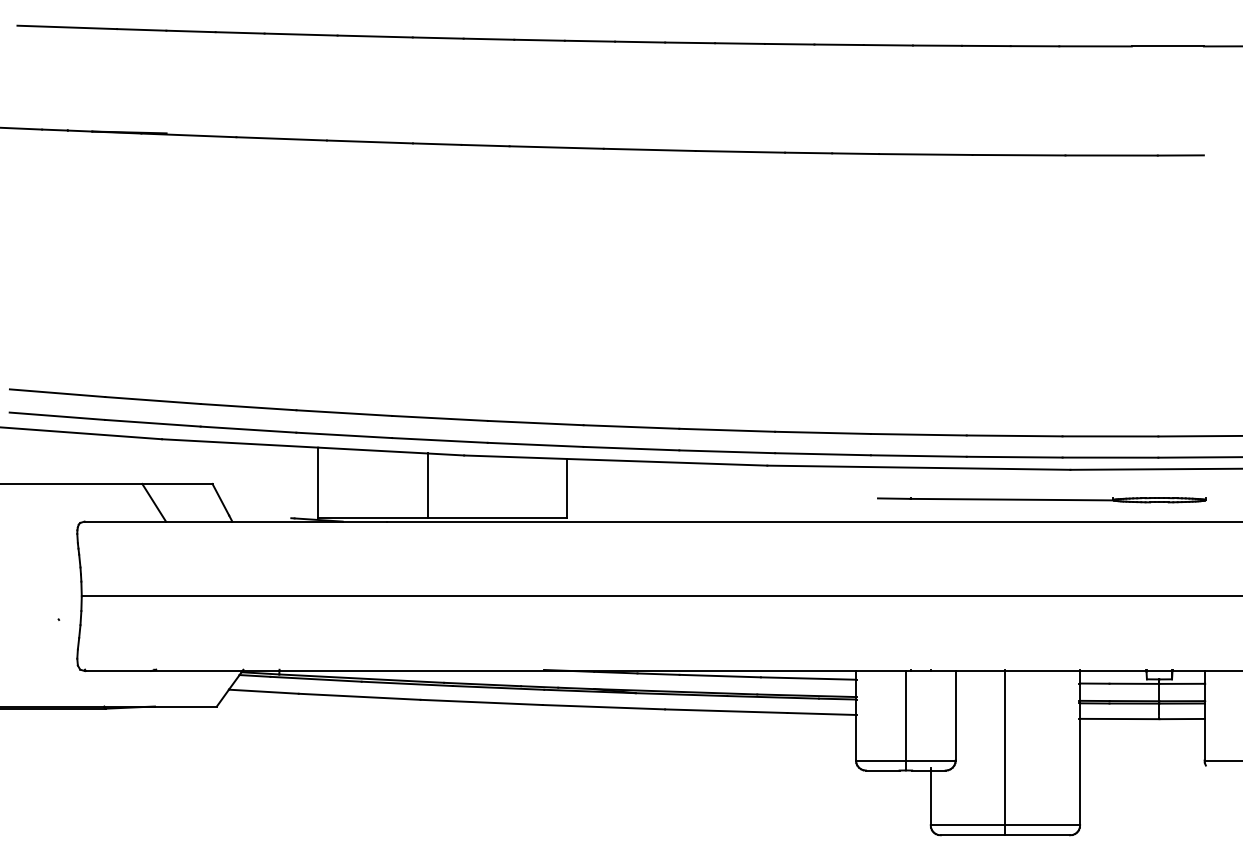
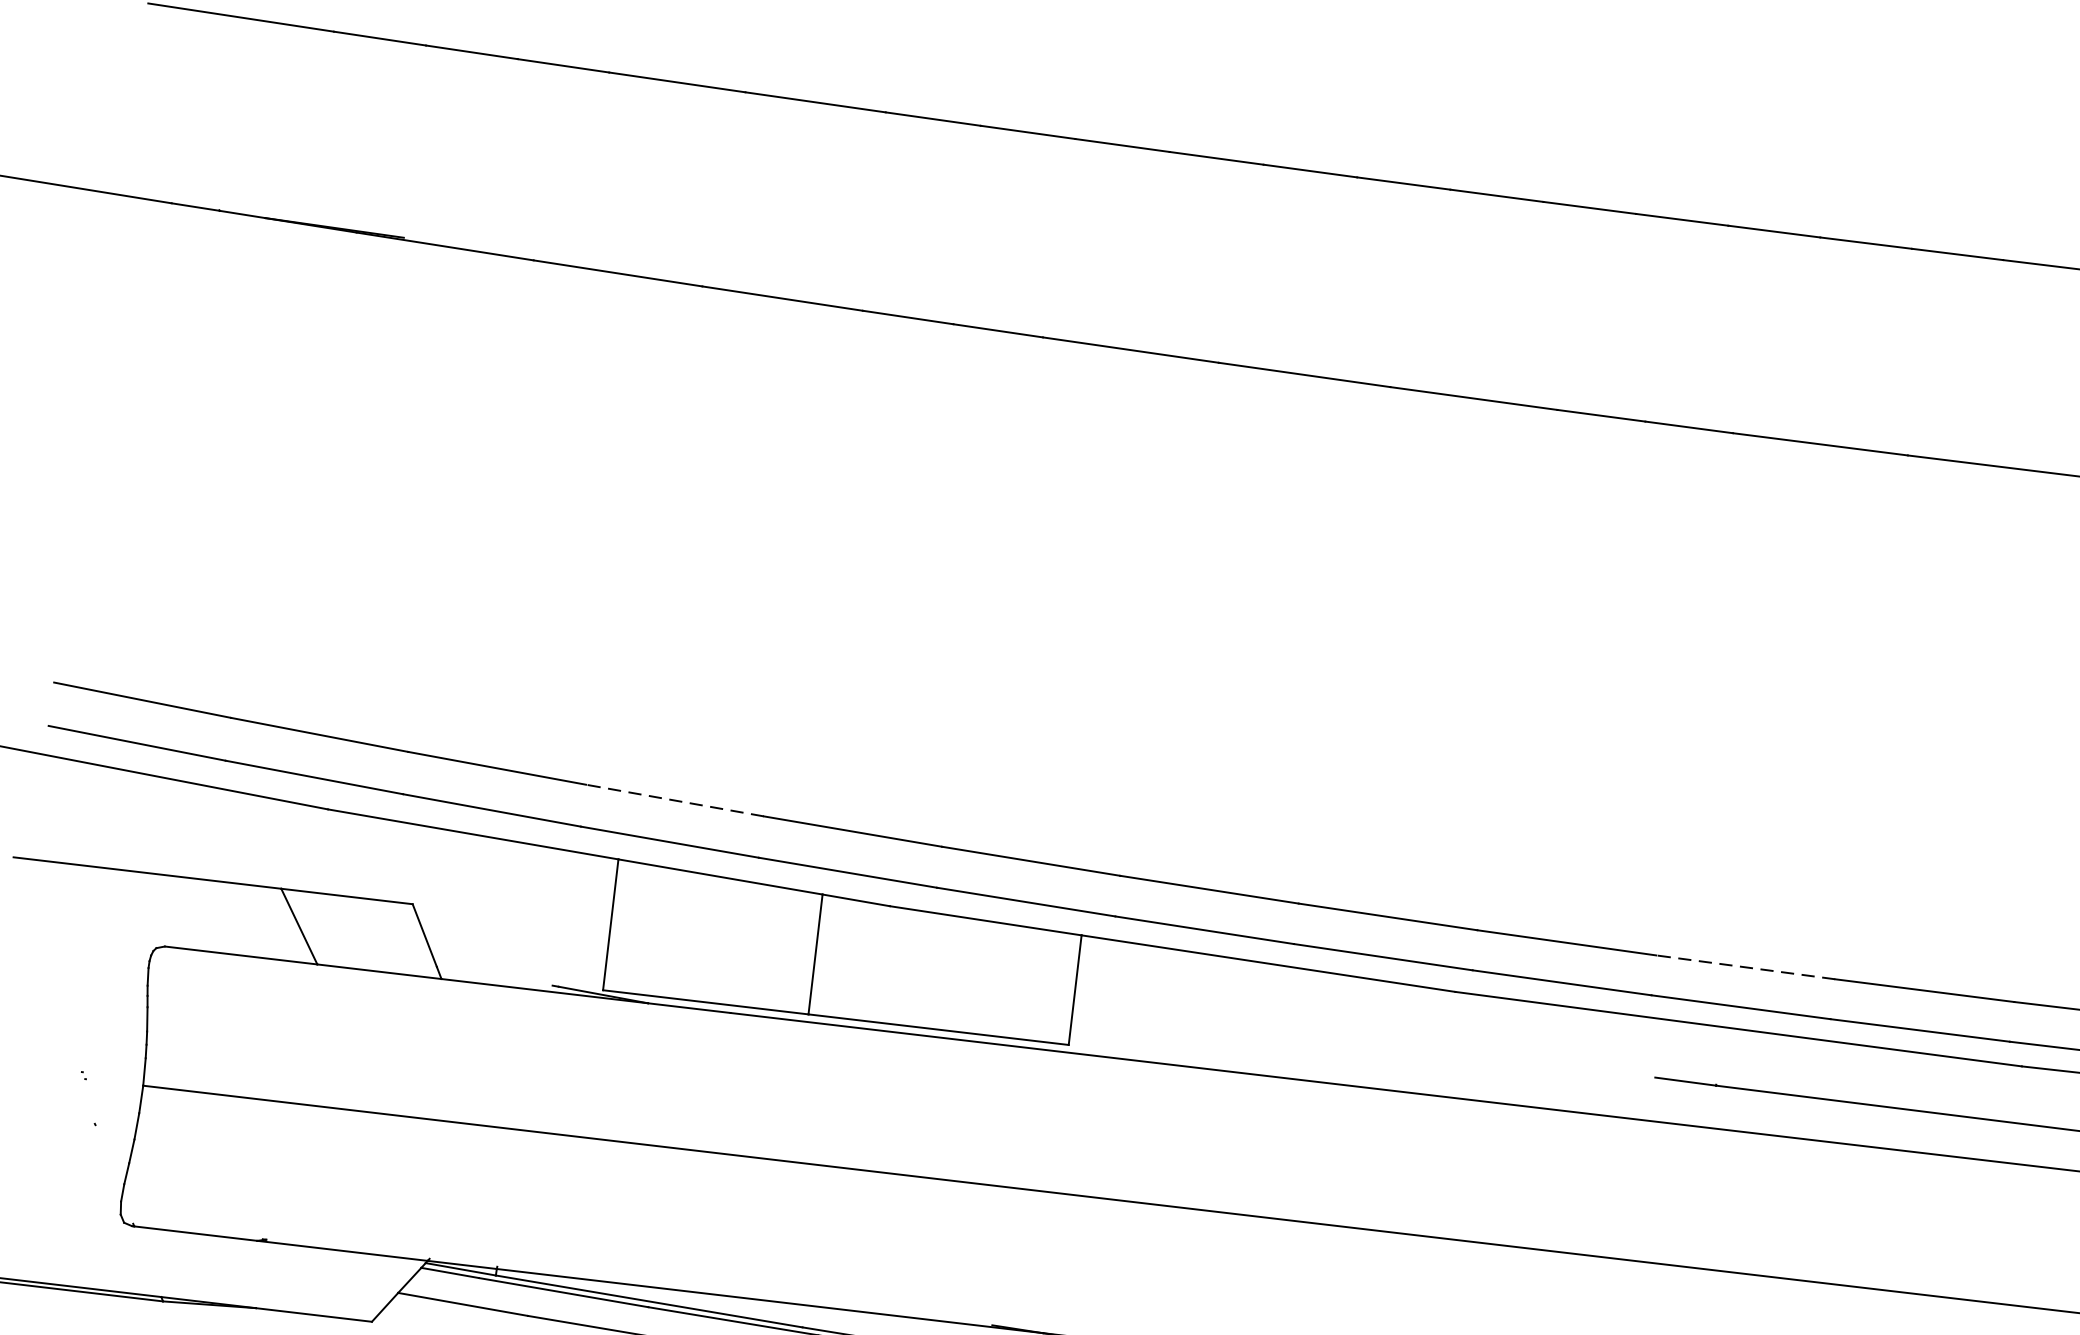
line: (344, 413) -> (675, 801), solid -> dashed
line: (918, 434) -> (1745, 966), solid -> dashed

